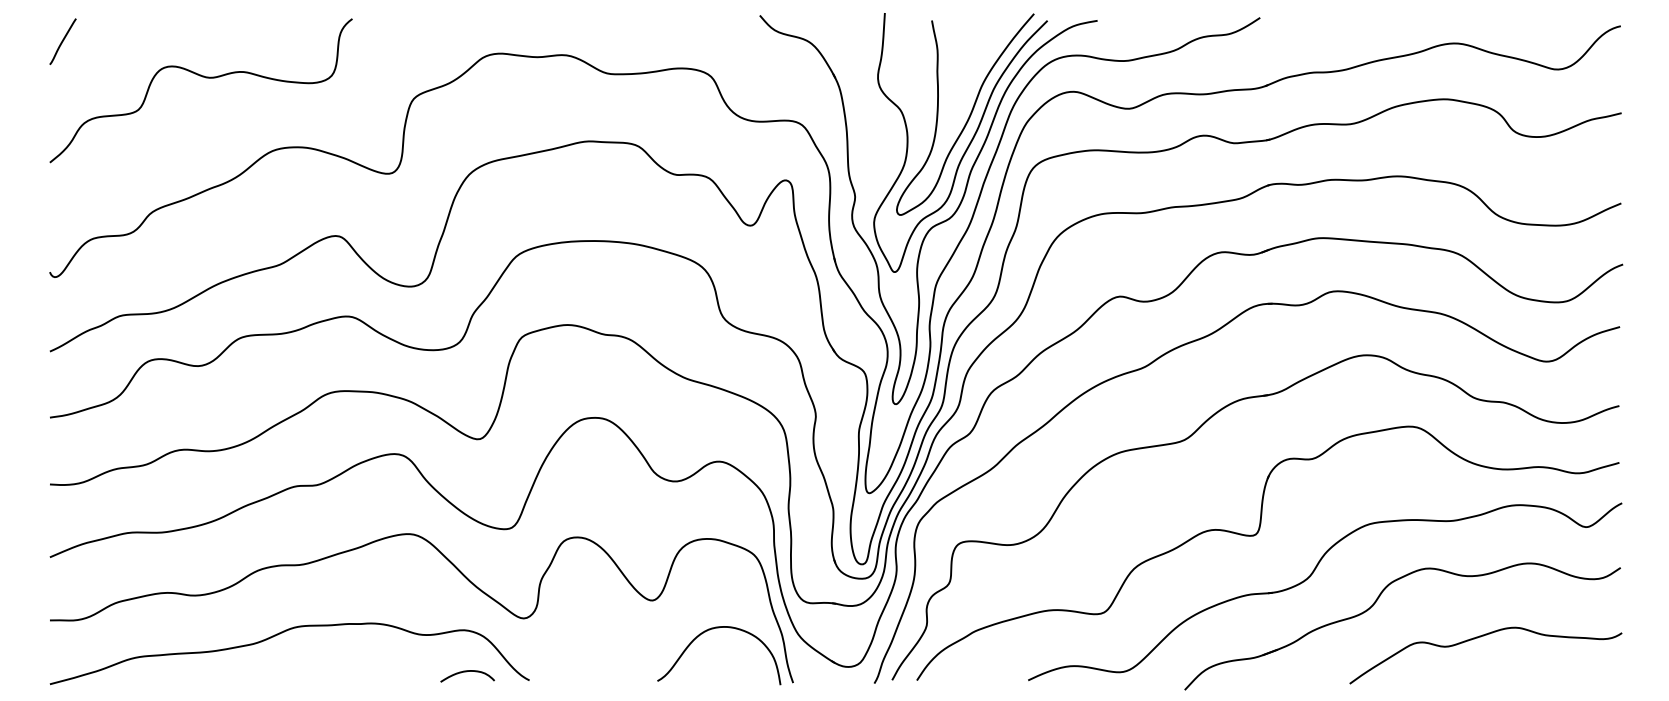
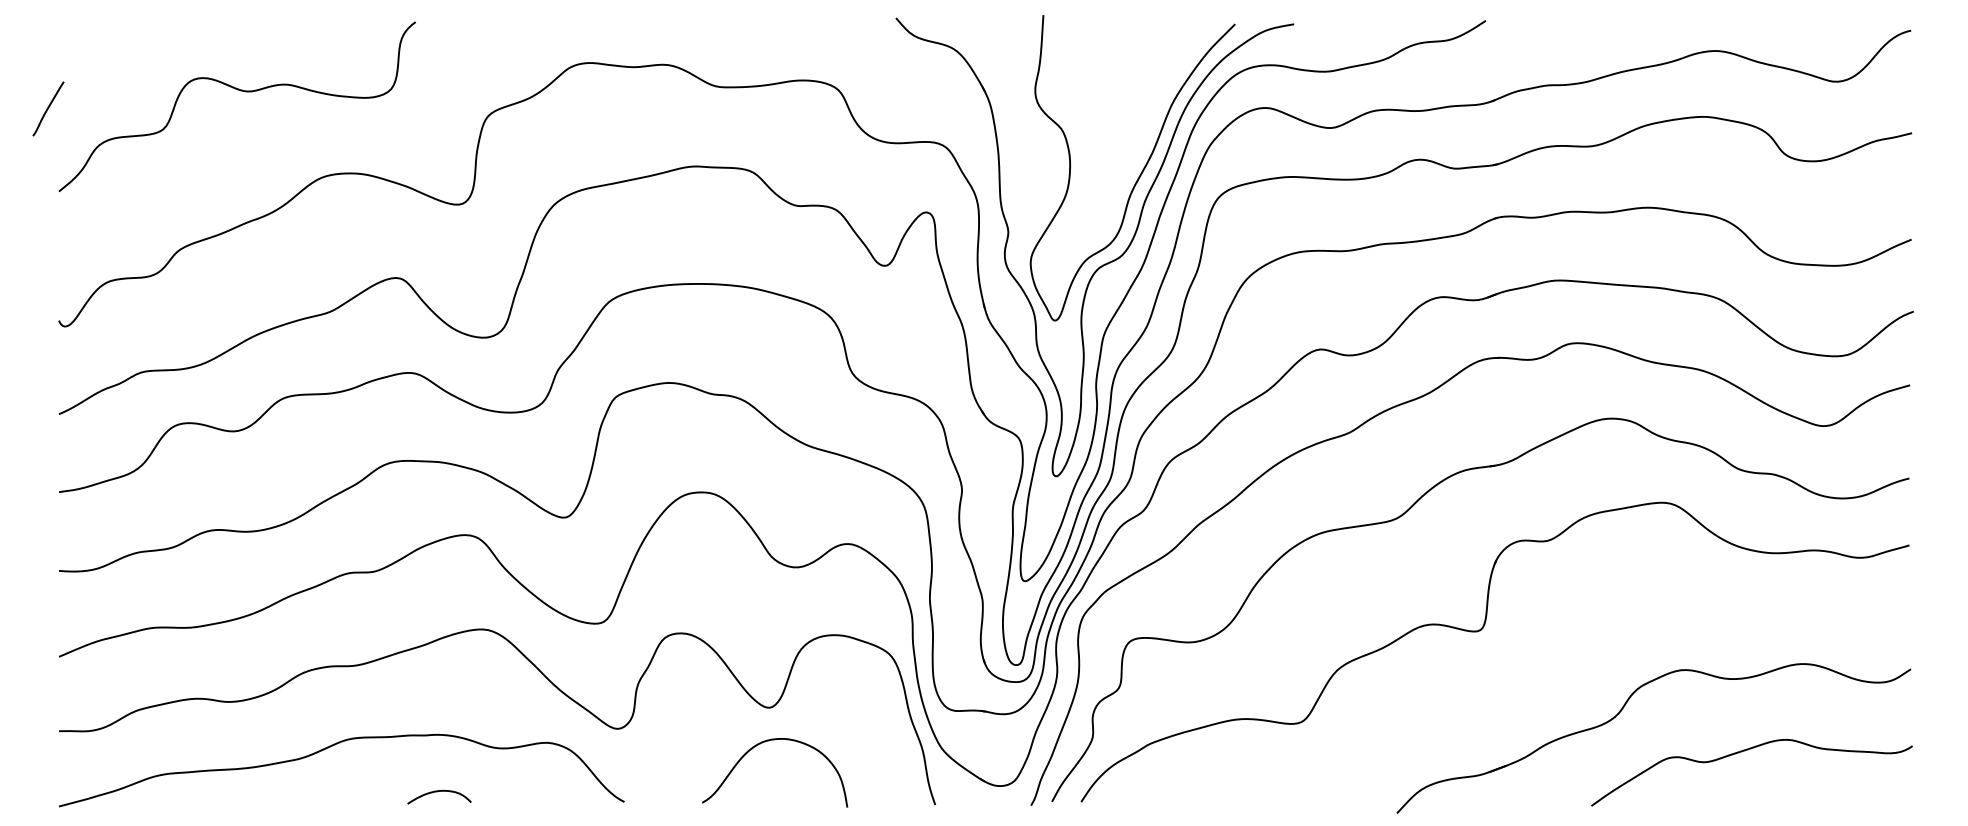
curve: (63, 41) -> (48, 108), moved
curve: (968, 115) -> (1142, 136), removed
part: (1310, 576) -> (1545, 679), removed
curve: (714, 629) -> (769, 741), moved
curve: (465, 672) -> (437, 792), moved

